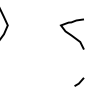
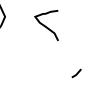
curve: (70, 33) -> (44, 24), moved

